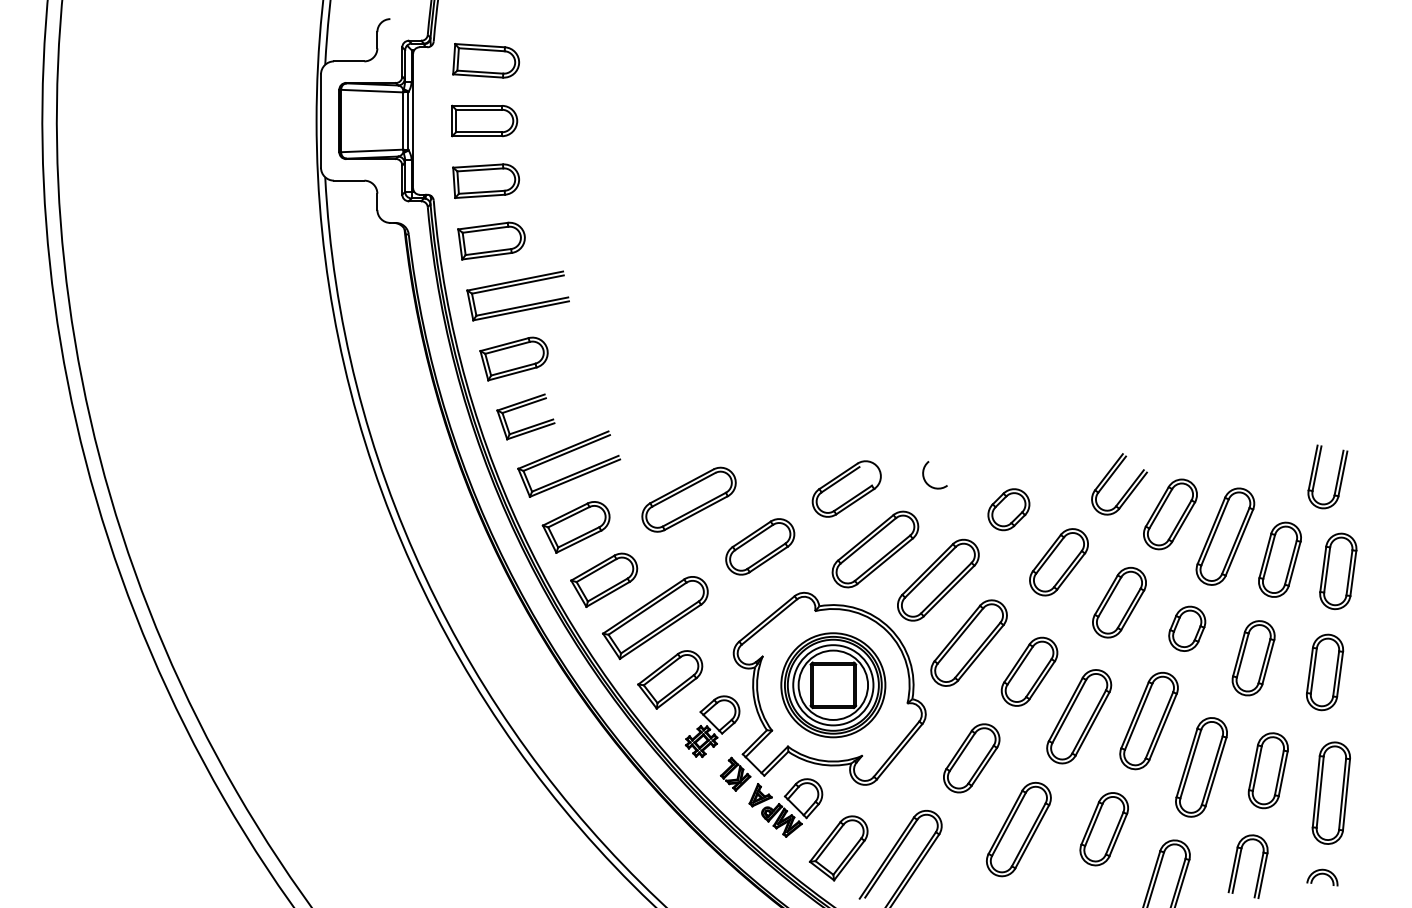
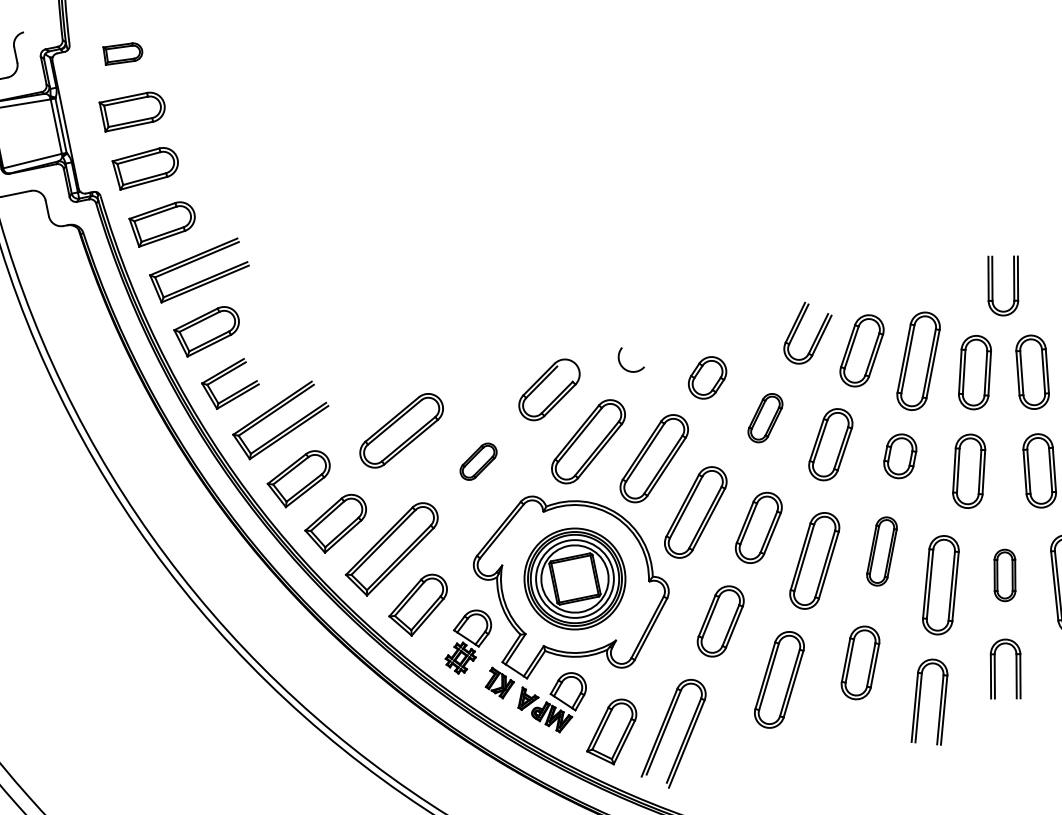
part: (485, 60) -> (122, 53), size x0.6
part: (760, 546) -> (478, 461), size x0.6
part: (1058, 562) -> (765, 418), size x0.7
part: (1148, 721) -> (881, 551), size x0.7
part: (1267, 770) -> (1004, 575), size x0.7

